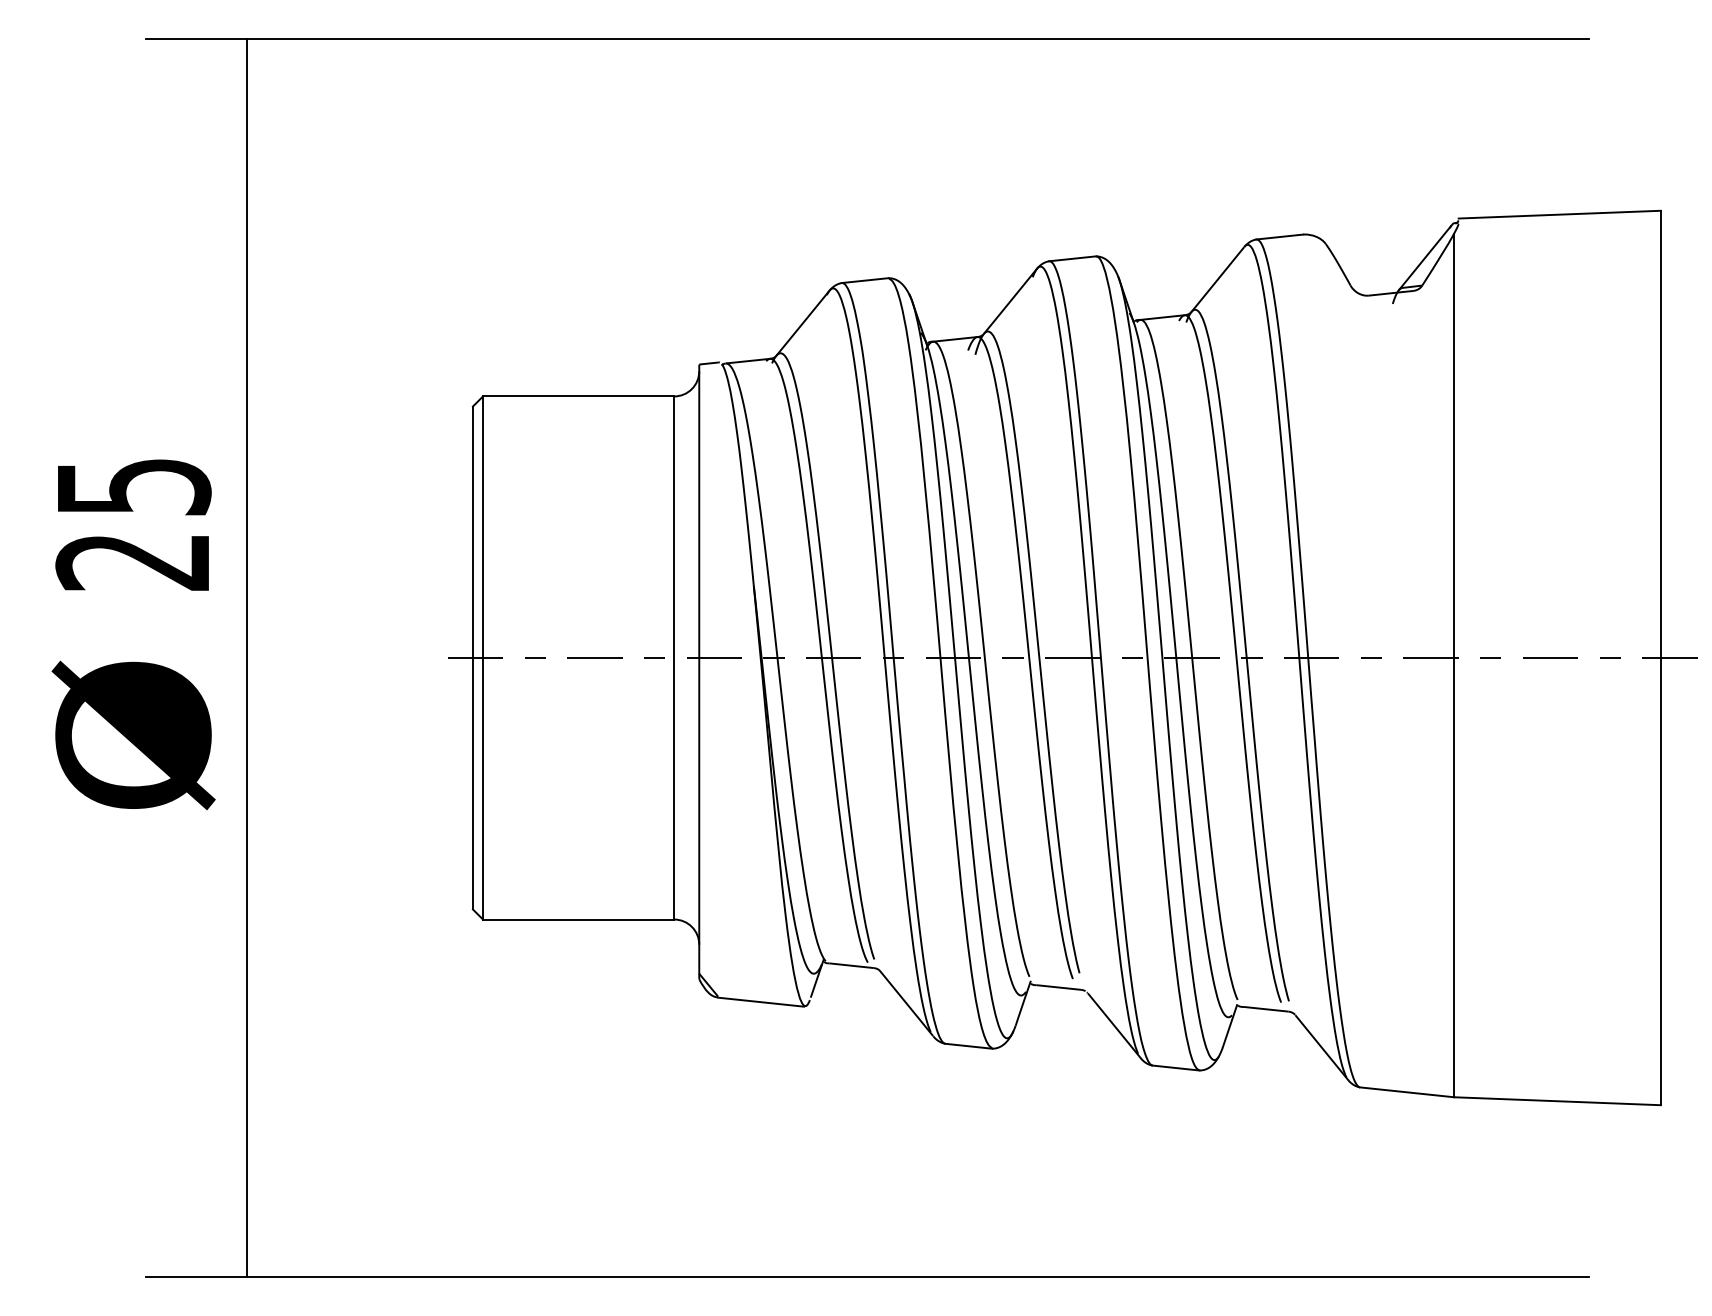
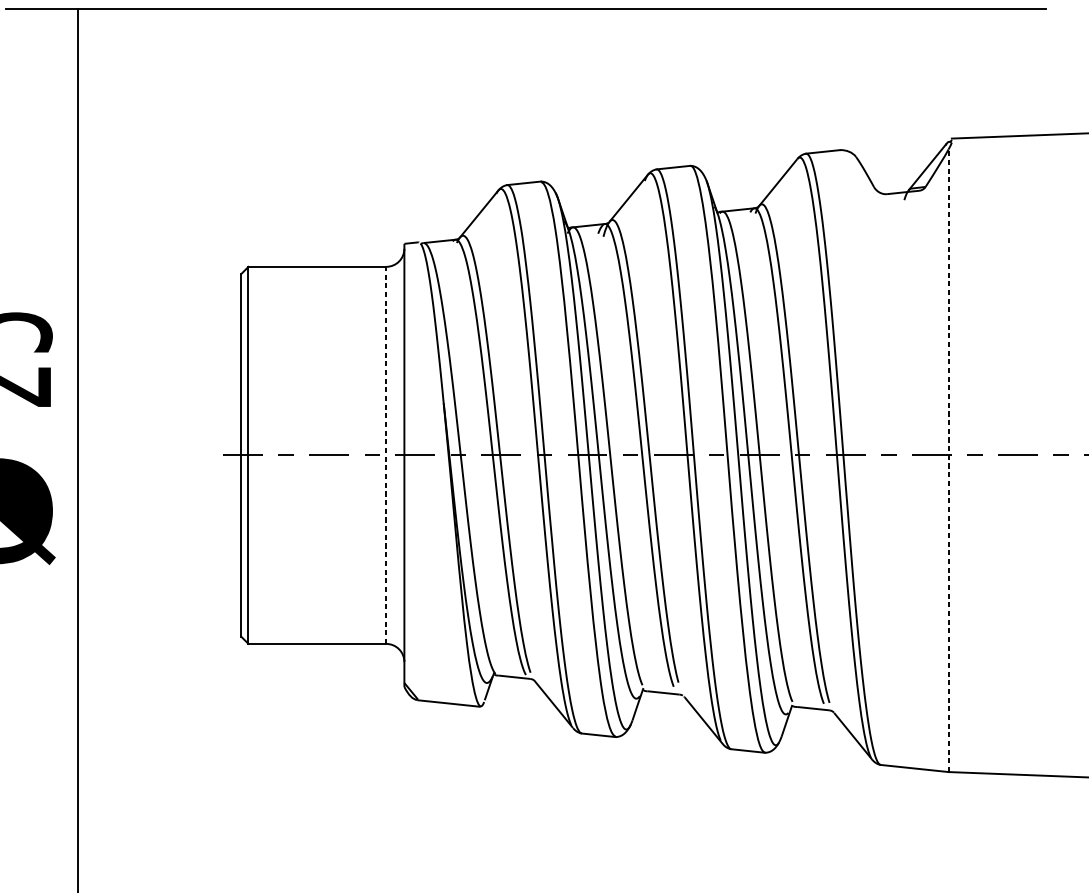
line: (674, 658) -> (386, 455), solid -> dashed
line: (1454, 665) -> (948, 460), solid -> dashed

